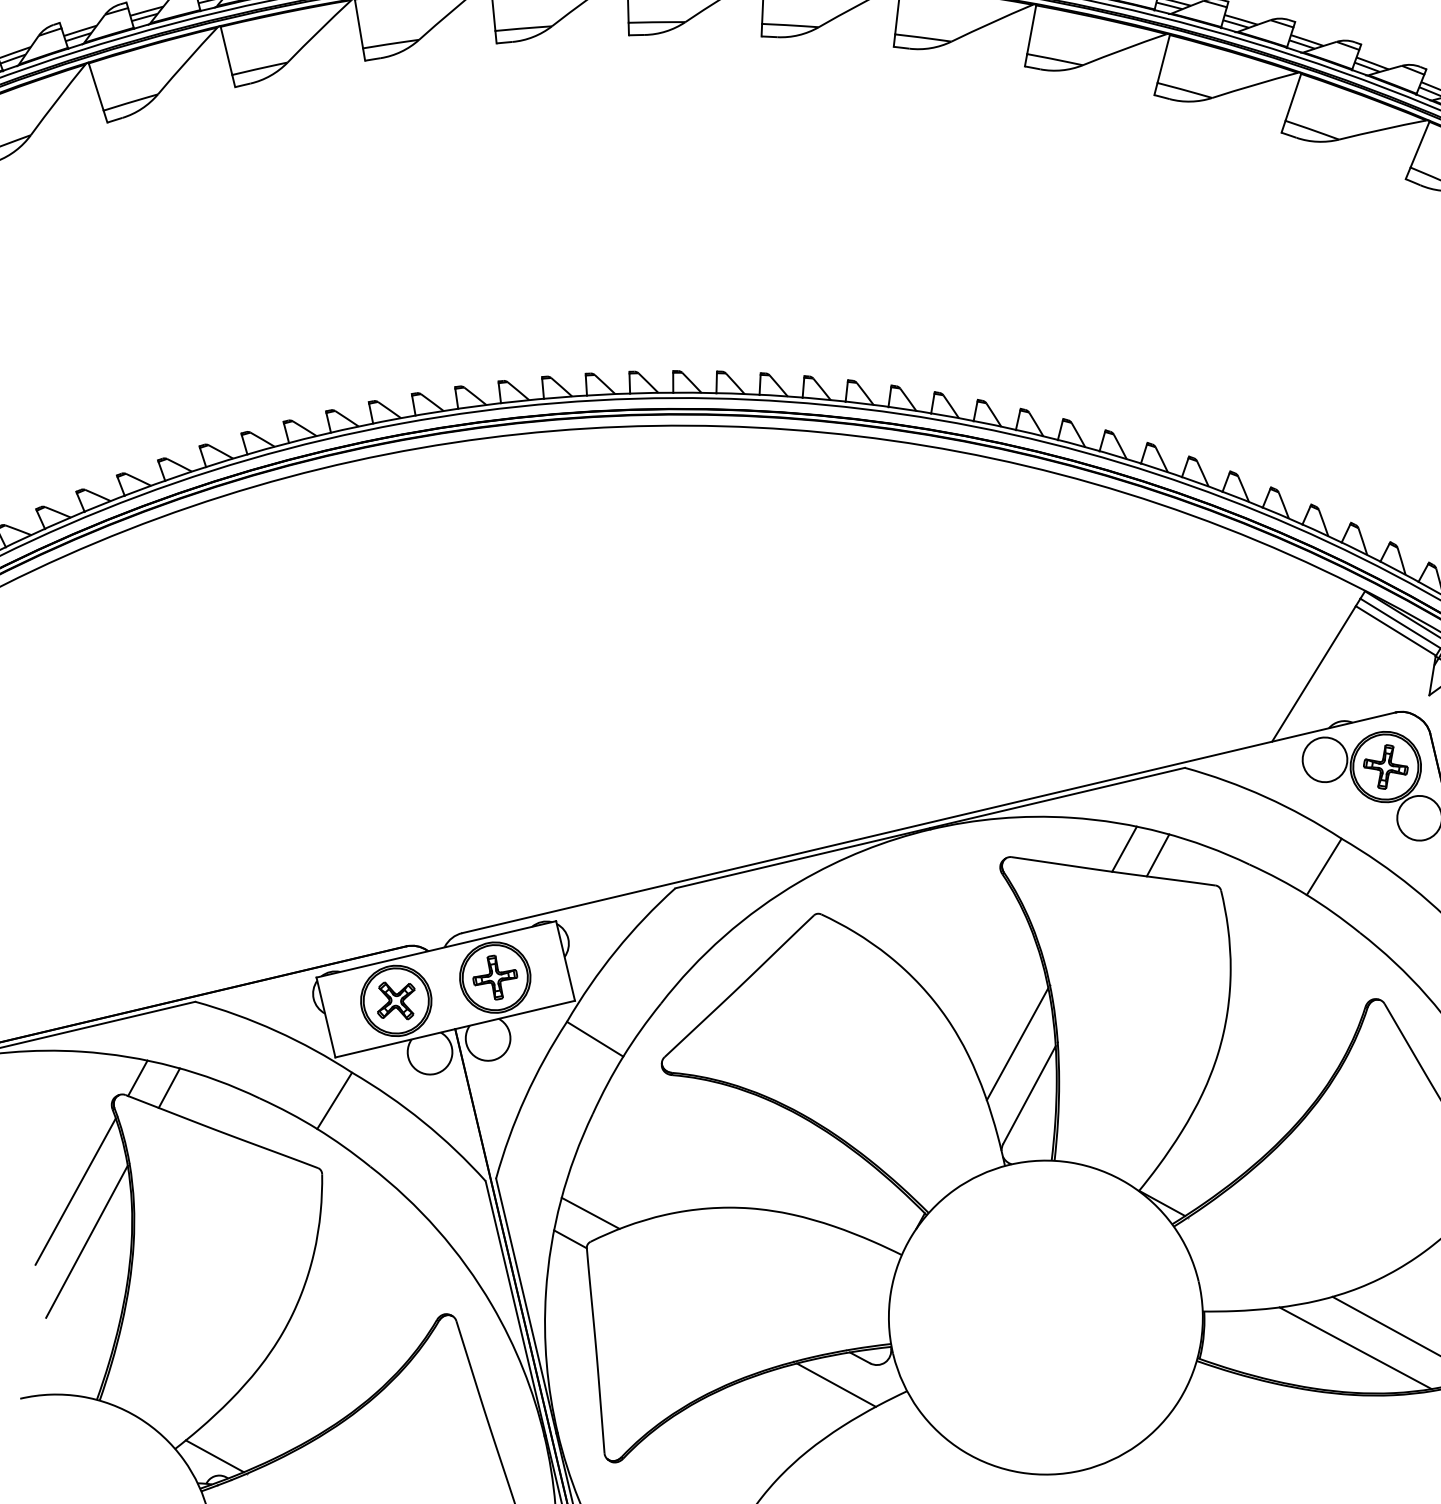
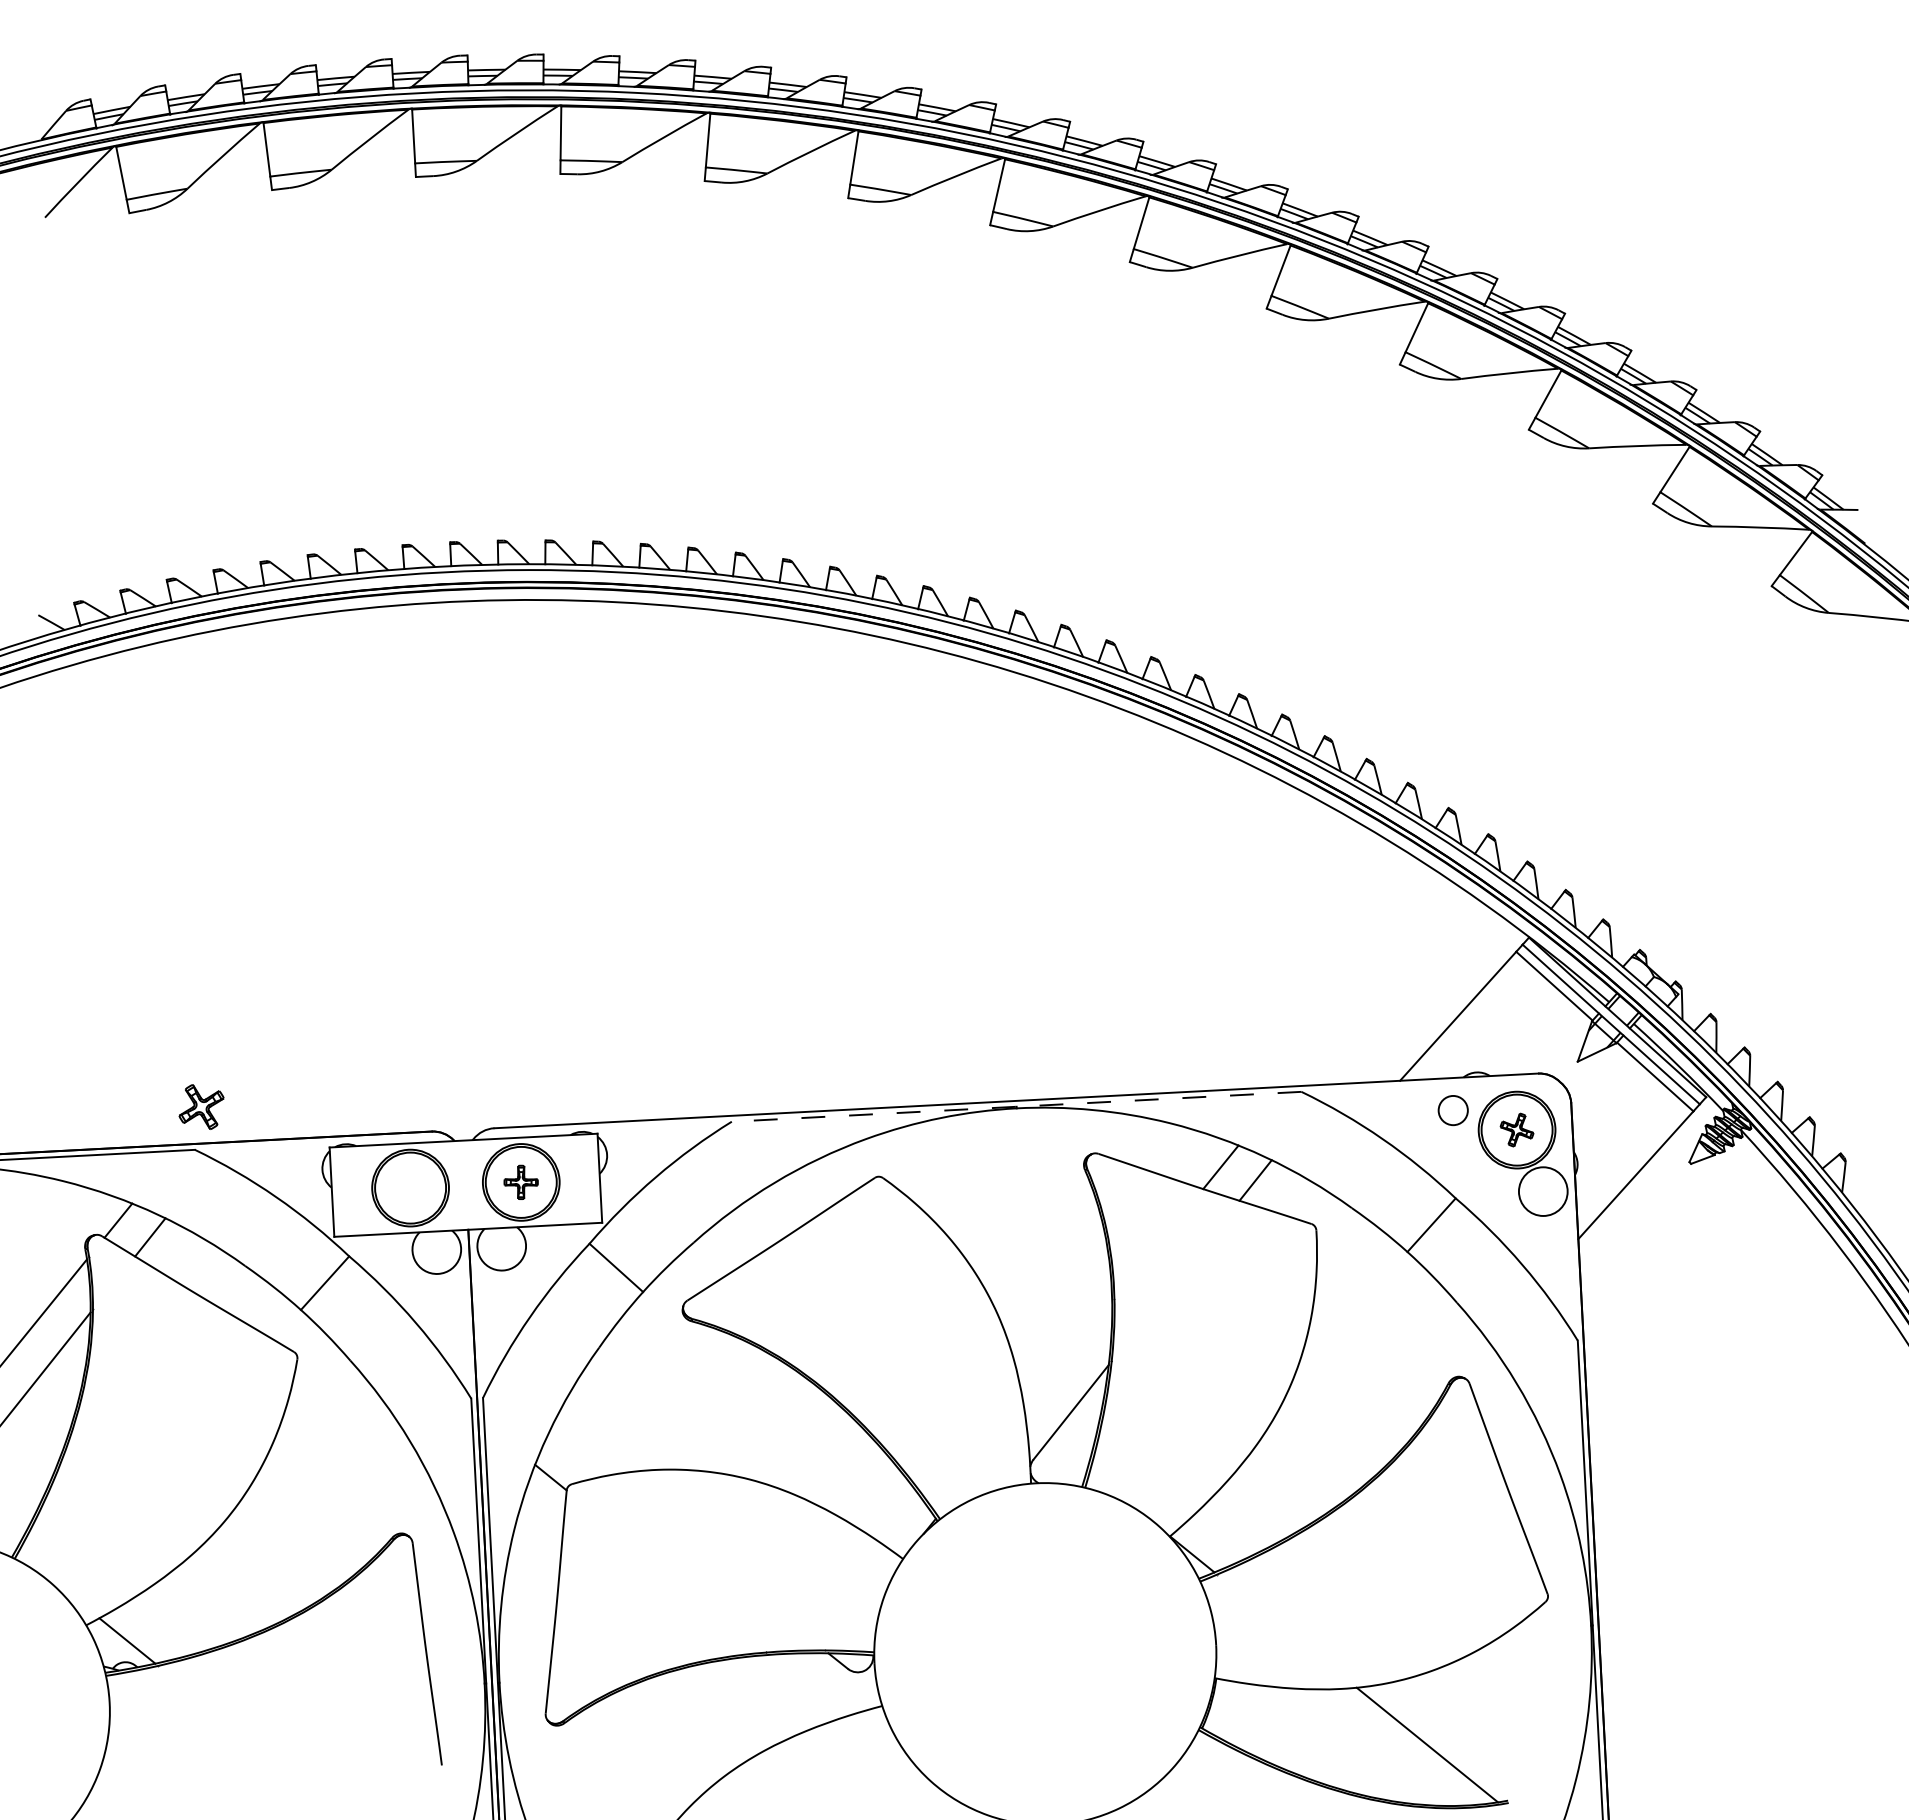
circle: (1324, 759) -> (1452, 1110), size x0.6
part: (1385, 766) -> (1516, 1129), size x0.7
line: (929, 827) -> (1016, 1106), solid -> dashed
part: (494, 977) -> (520, 1182), size x0.7
part: (396, 1000) -> (201, 1106), moved
line: (1017, 1044) -> (1068, 1355), removed
line: (590, 1213) -> (577, 1453), removed
line: (1355, 1347) -> (1371, 1746), removed
line: (836, 1384) -> (807, 1685), removed

